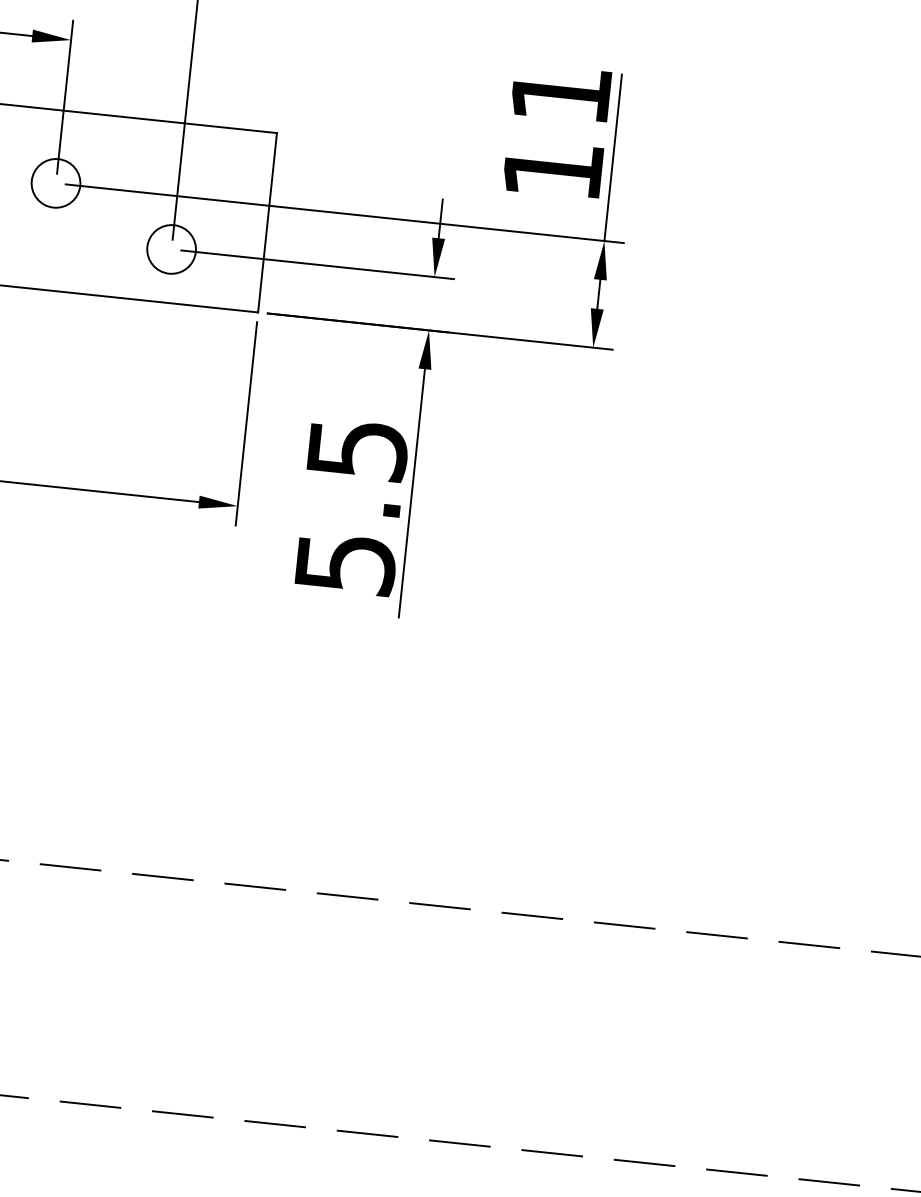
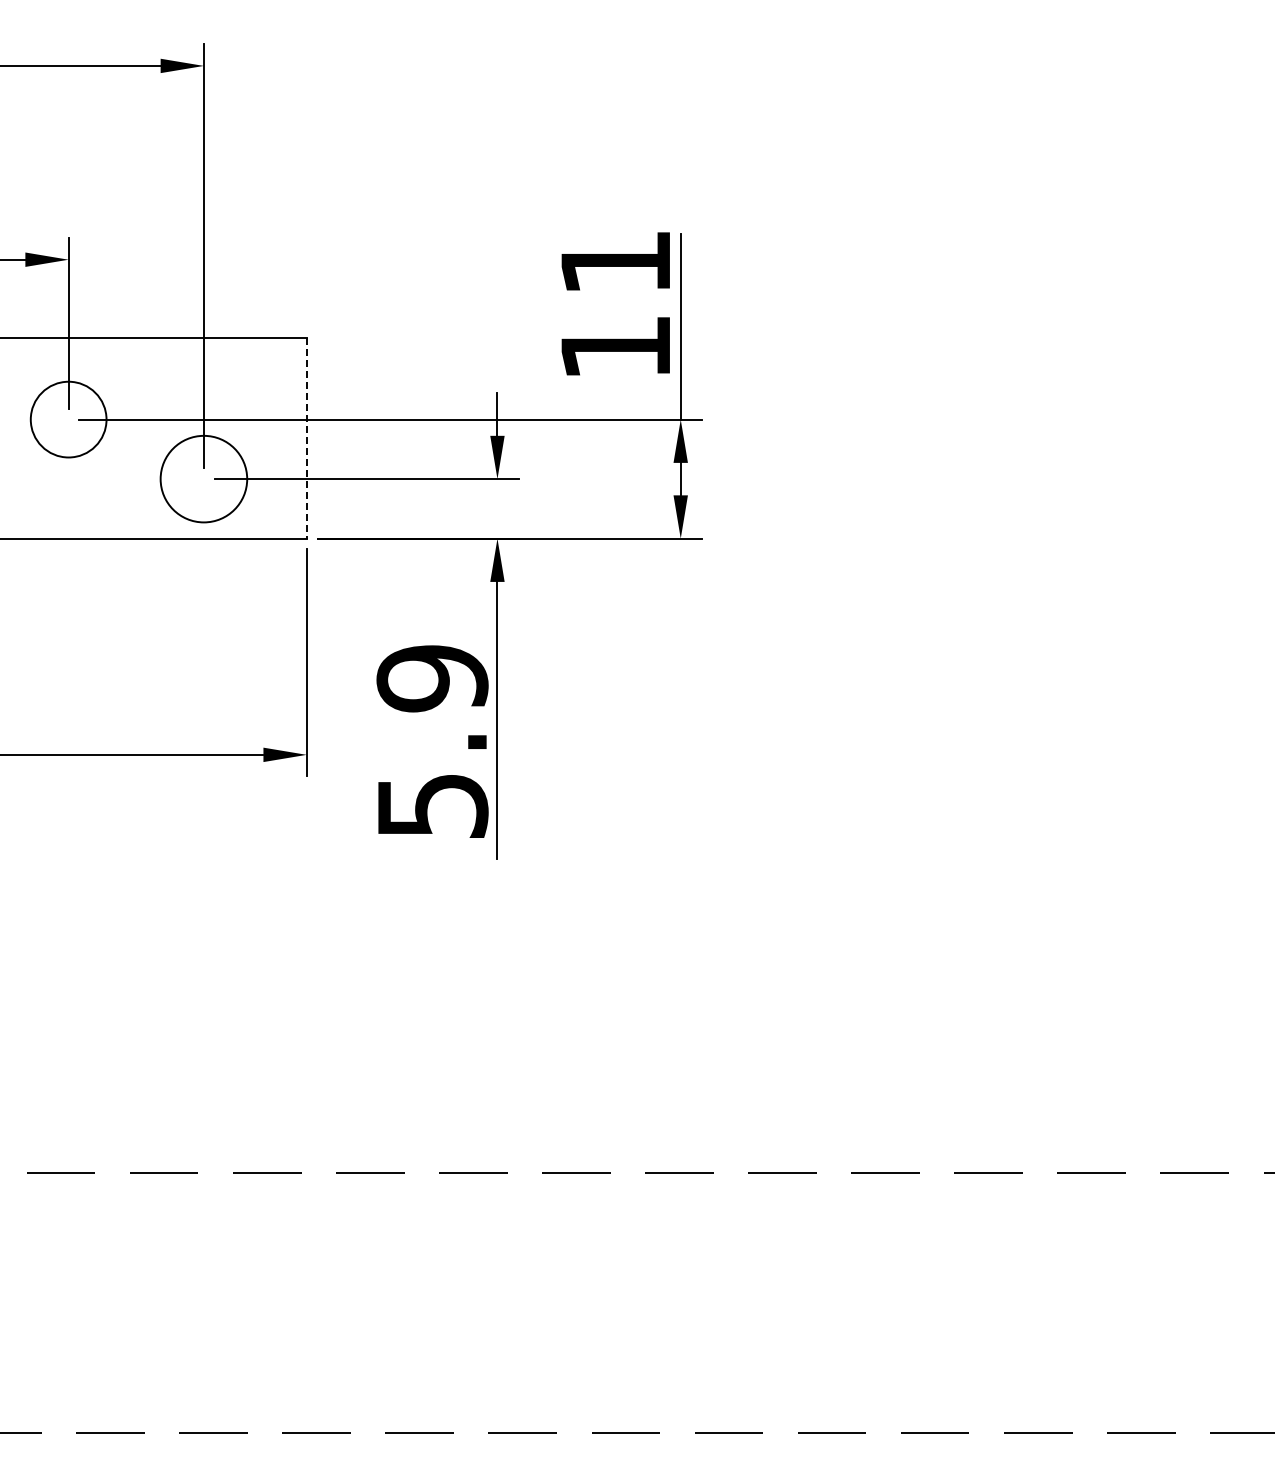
circle: (55, 183) -> (68, 419), size x1.4
line: (267, 223) -> (306, 439), solid -> dashed
circle: (171, 249) -> (203, 479), size x1.6
text: (357, 449) -> (432, 678), 5.5 -> 5.9

